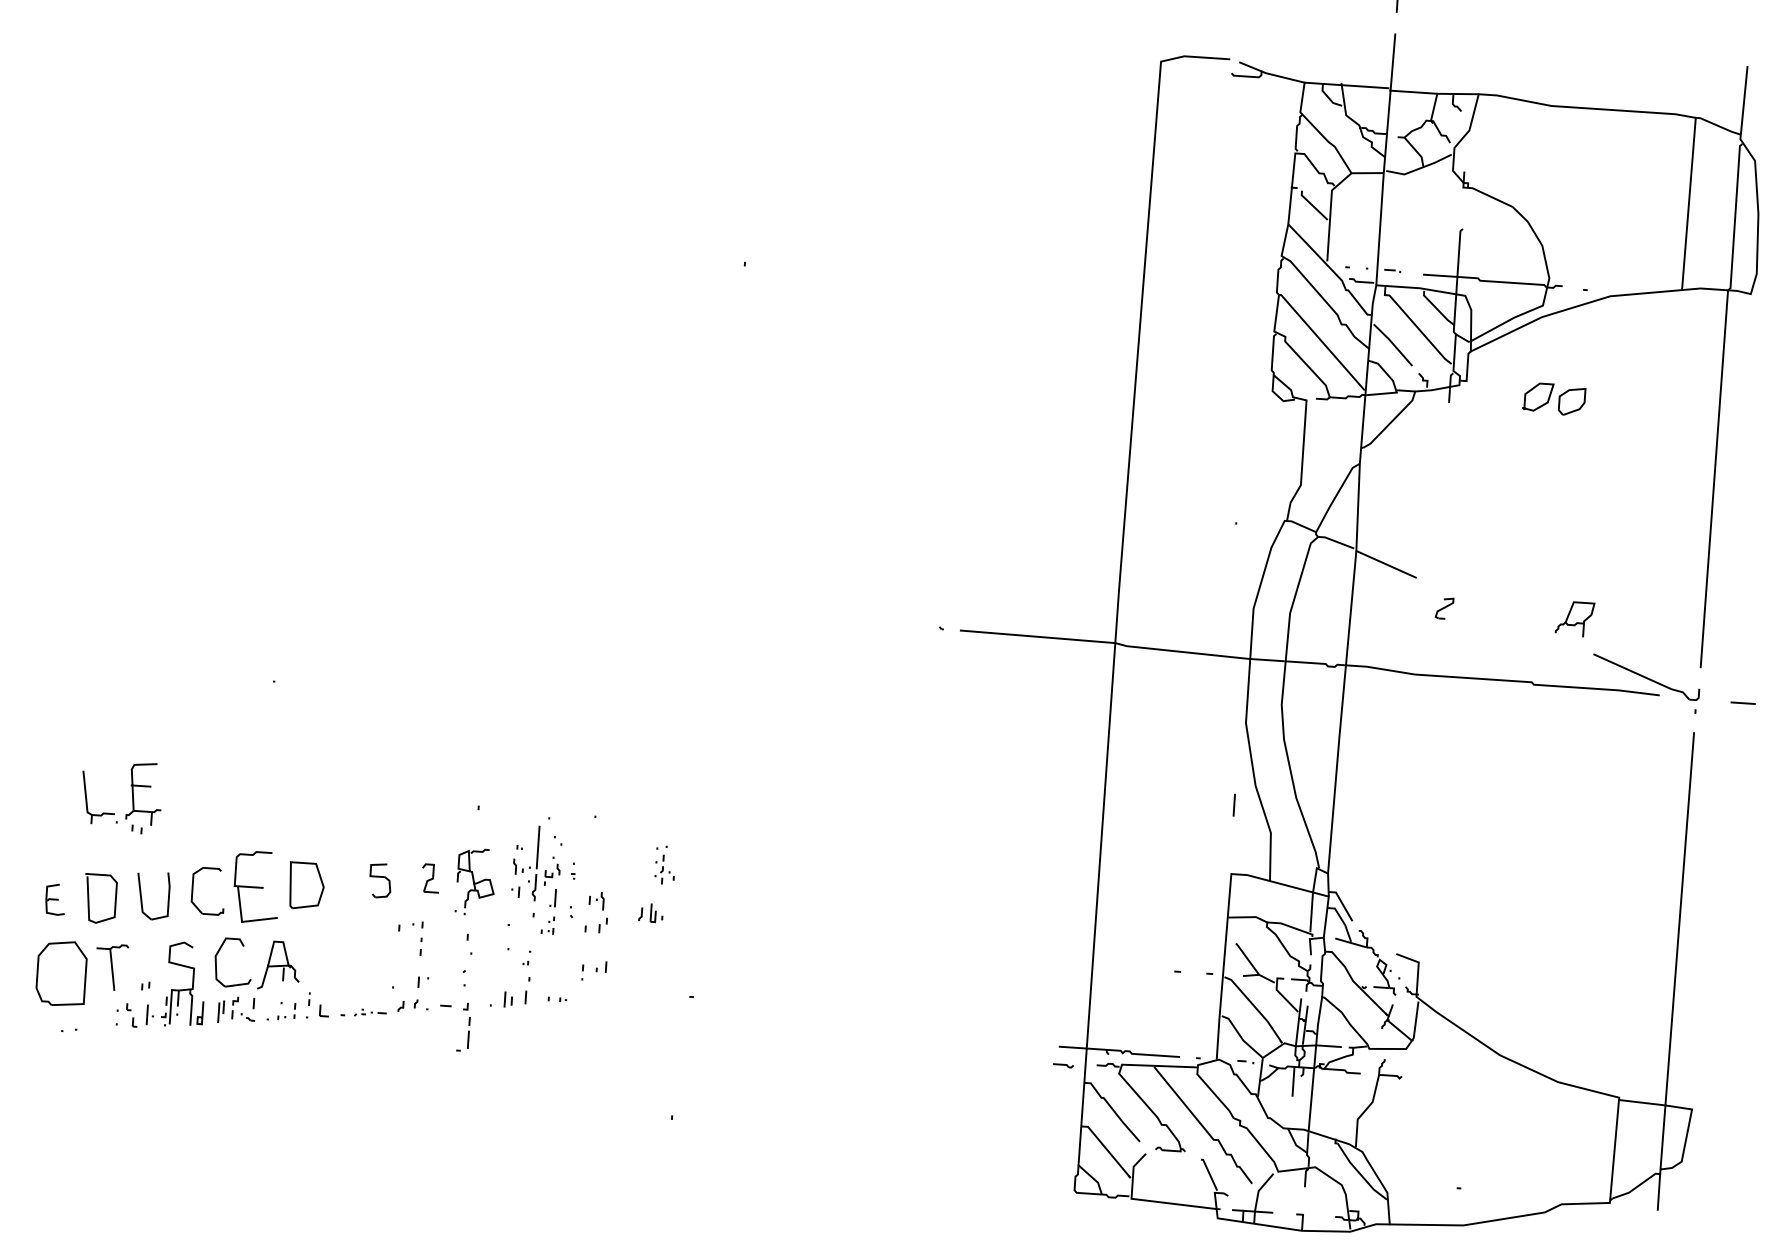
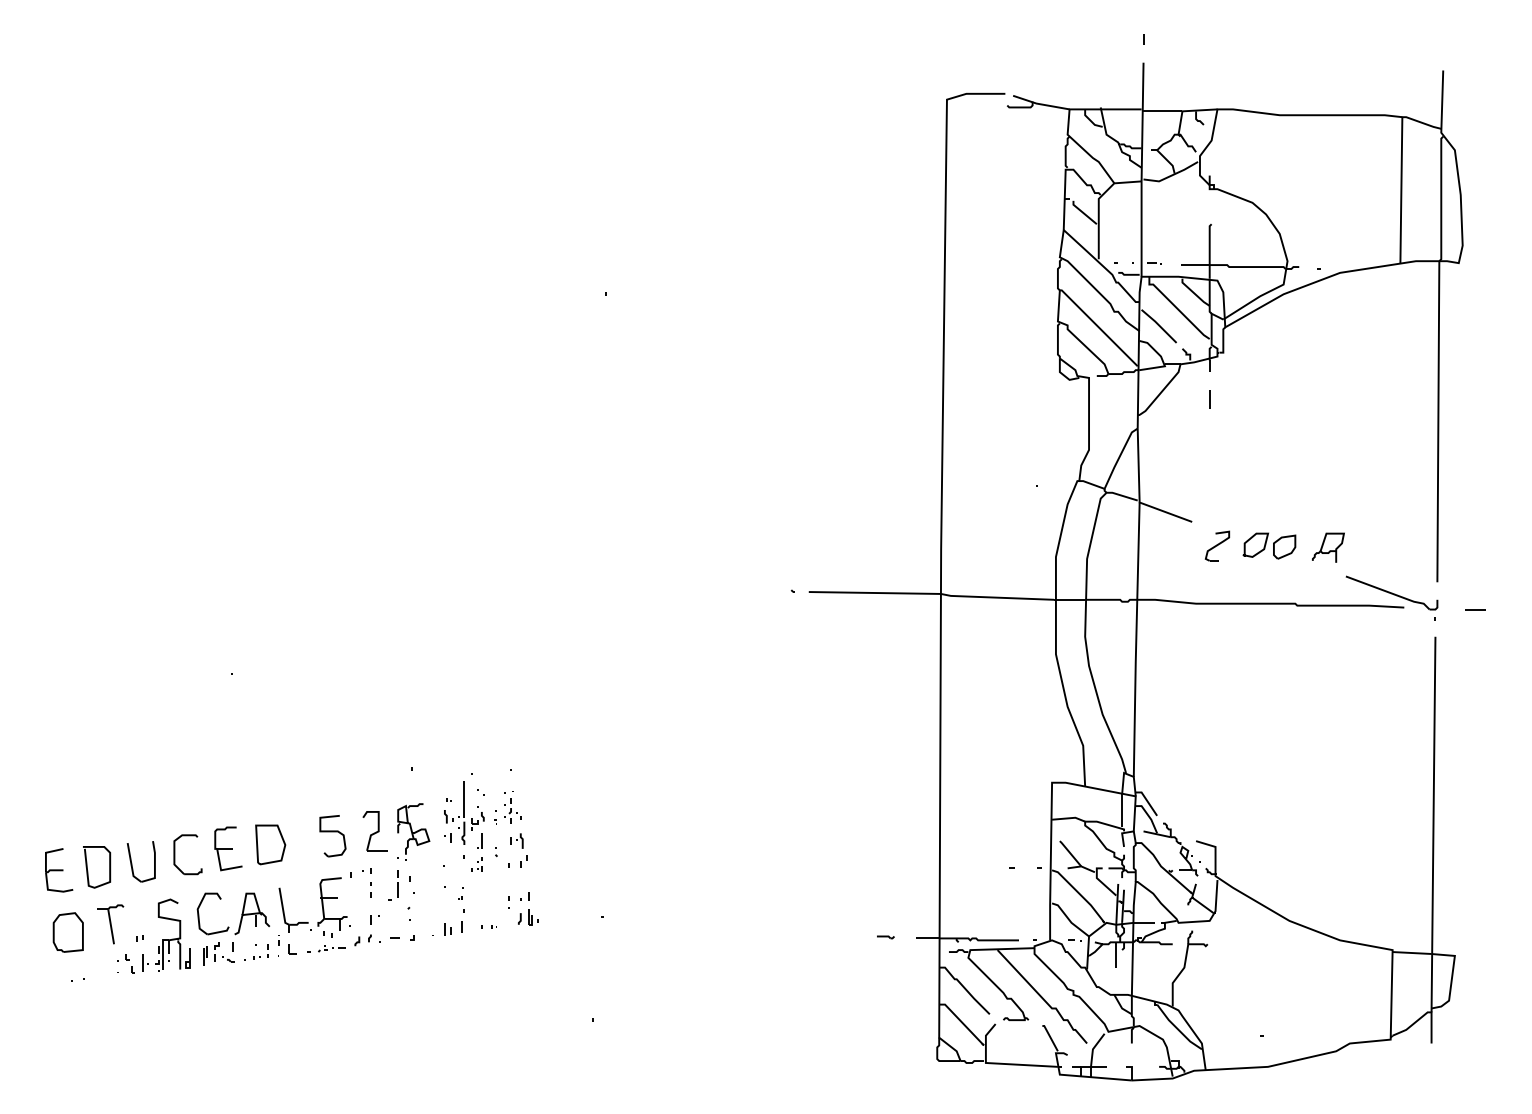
part: (1554, 398) -> (1269, 545), moved
part: (1444, 607) -> (1217, 545), size x1.67
part: (131, 794) -> (321, 905), moved
line: (1234, 805) -> (1209, 399), moved
part: (664, 865) -> (512, 807), moved
part: (429, 878) -> (374, 831), size x1.67
part: (380, 881) -> (332, 836), size x1.43
part: (256, 887) -> (228, 848), size x0.71
part: (55, 899) -> (59, 870), size x1.67
part: (651, 913) -> (528, 917), moved
part: (60, 973) -> (67, 932), size x0.71
part: (463, 1034) -> (393, 885), moved
part: (1063, 1065) -> (885, 937), moved

